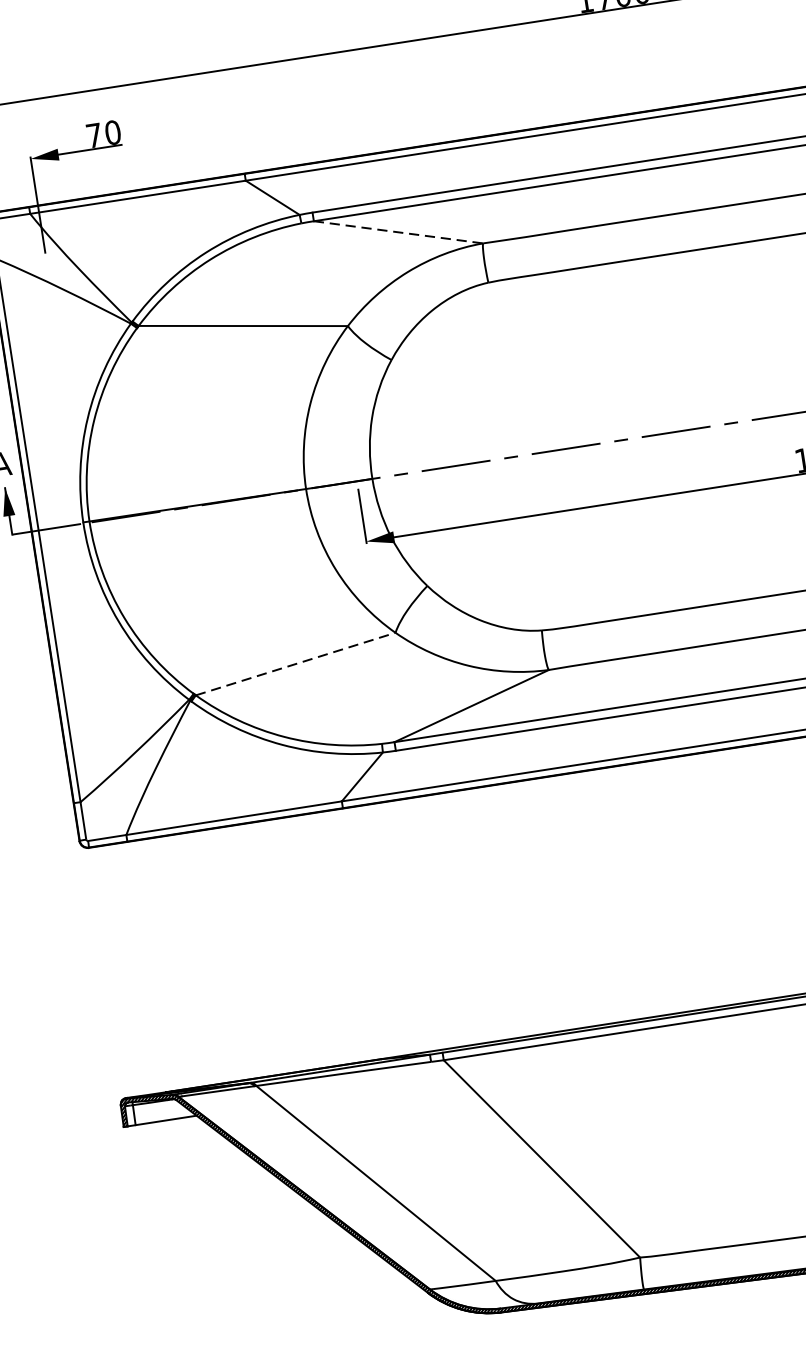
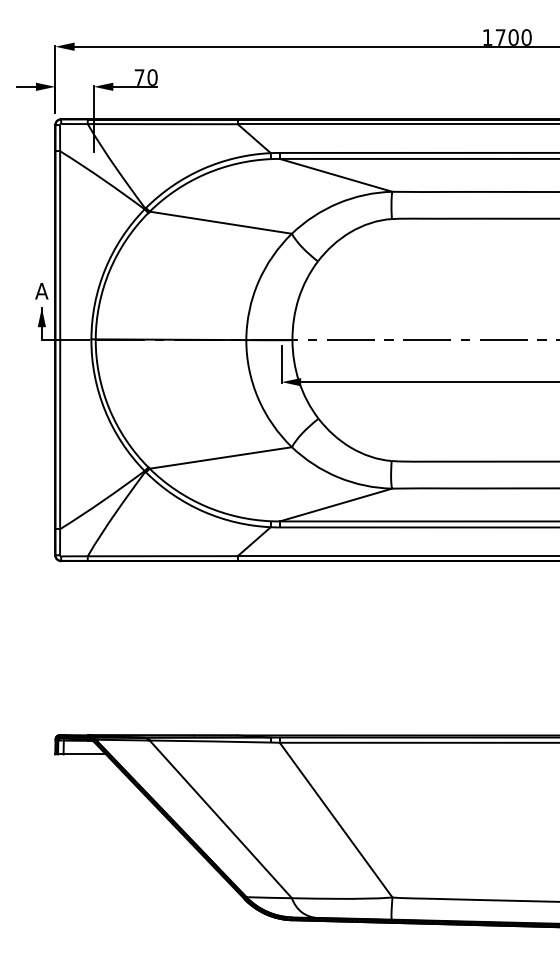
line: (399, 232) -> (336, 175), dashed -> solid
line: (295, 663) -> (220, 457), dashed -> solid

